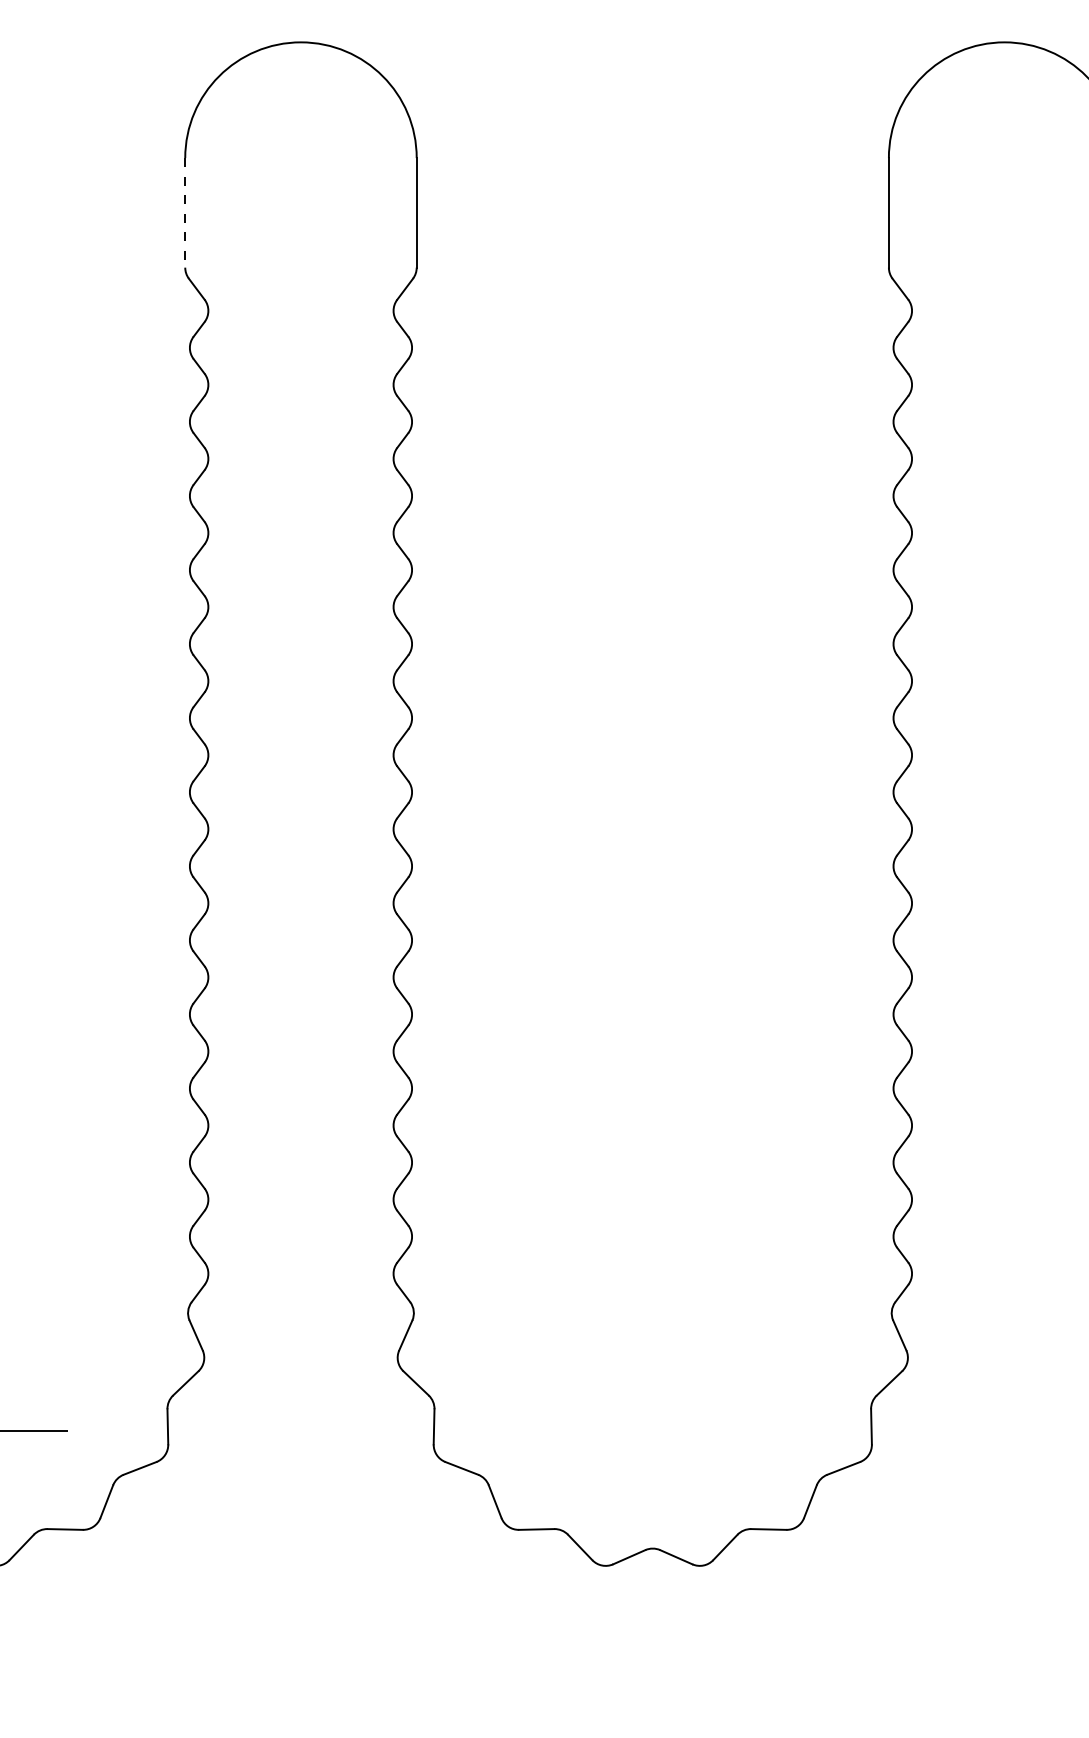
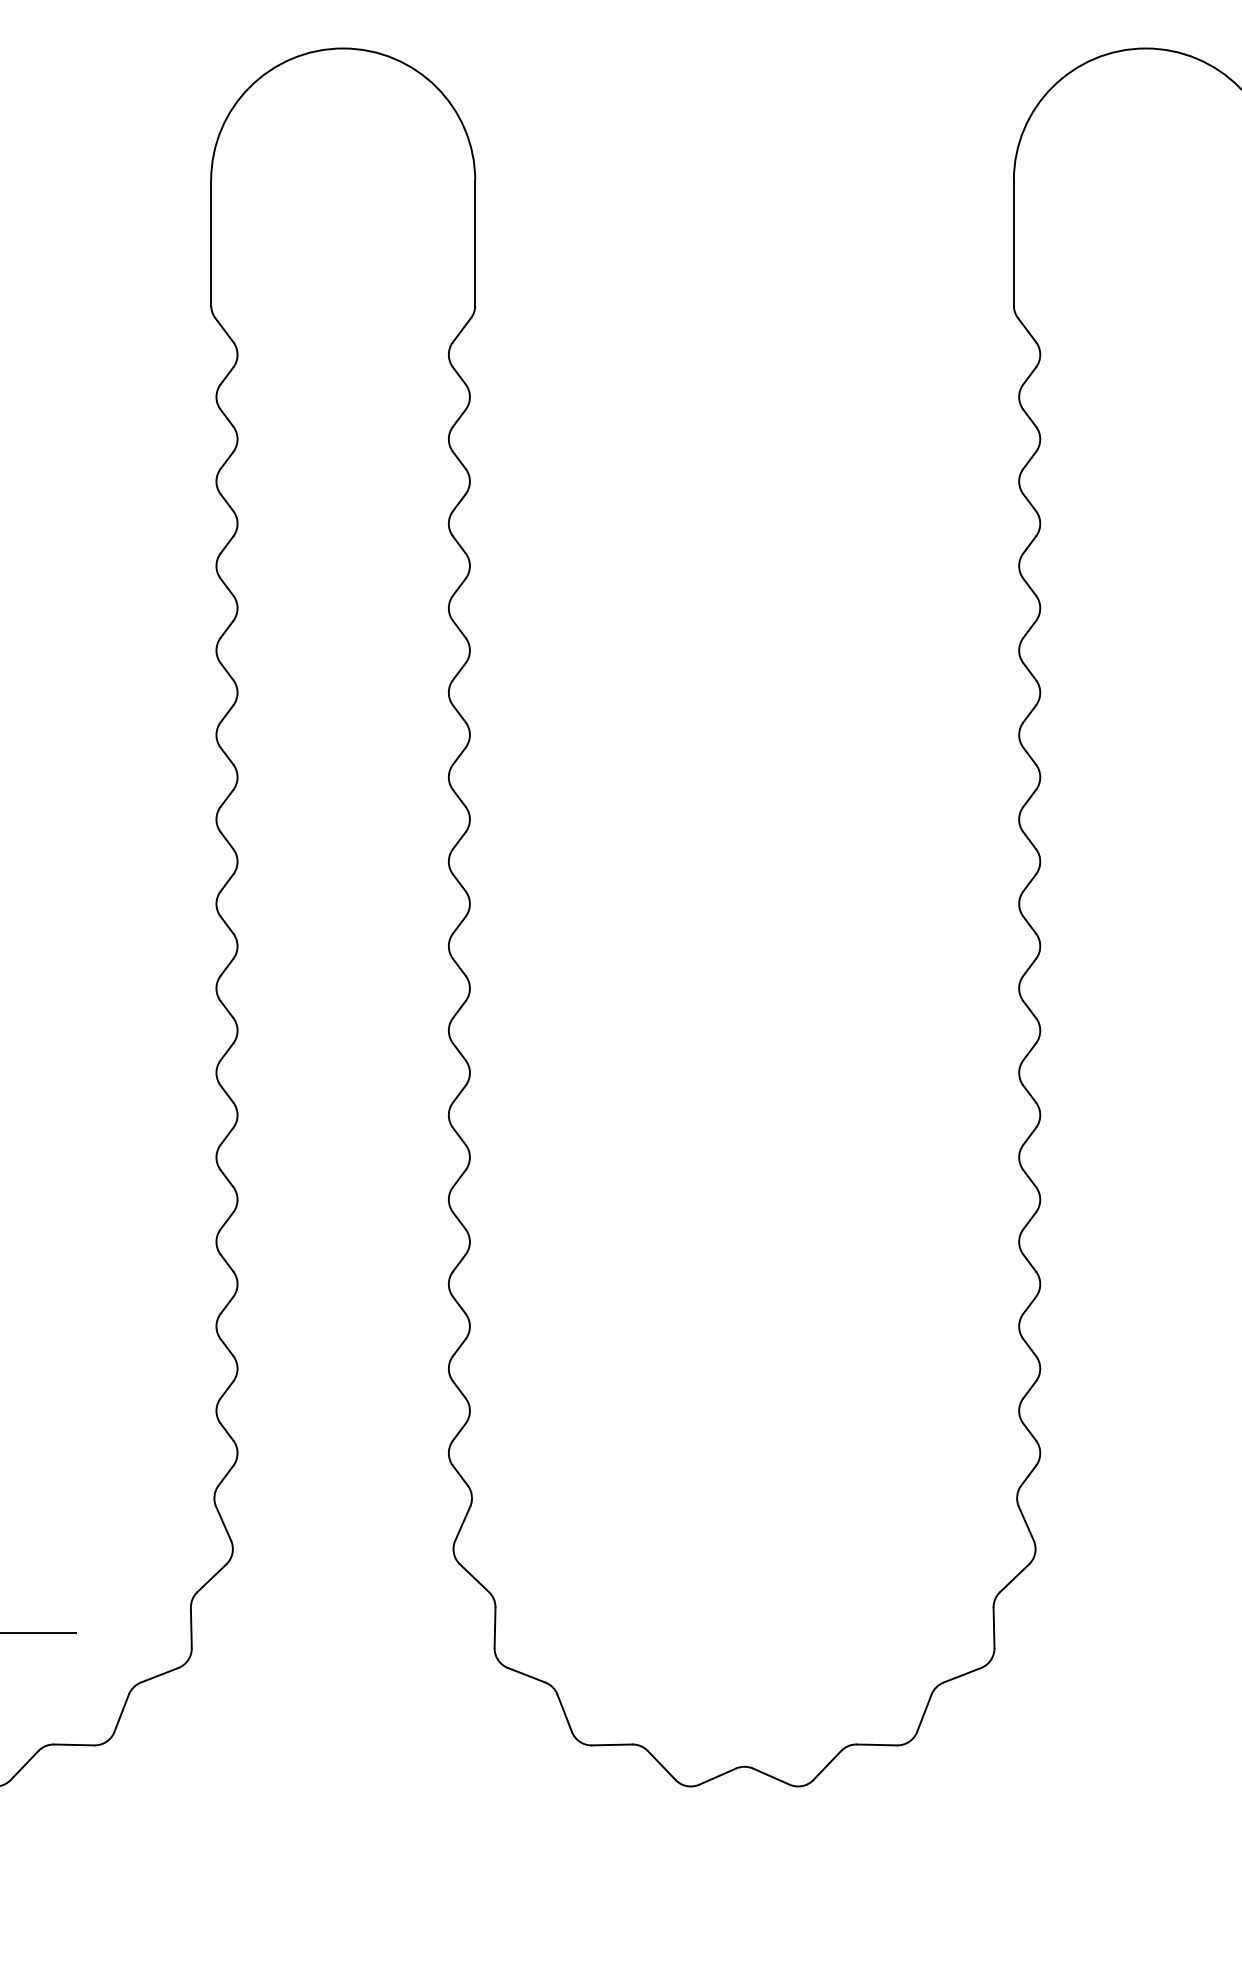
line: (185, 213) -> (211, 243), dashed -> solid

